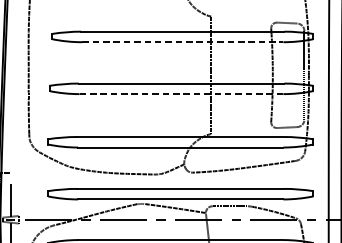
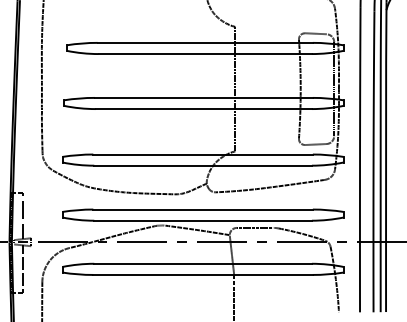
line: (183, 42) -> (205, 54), dashed -> solid
line: (182, 94) -> (204, 109), dashed -> solid

